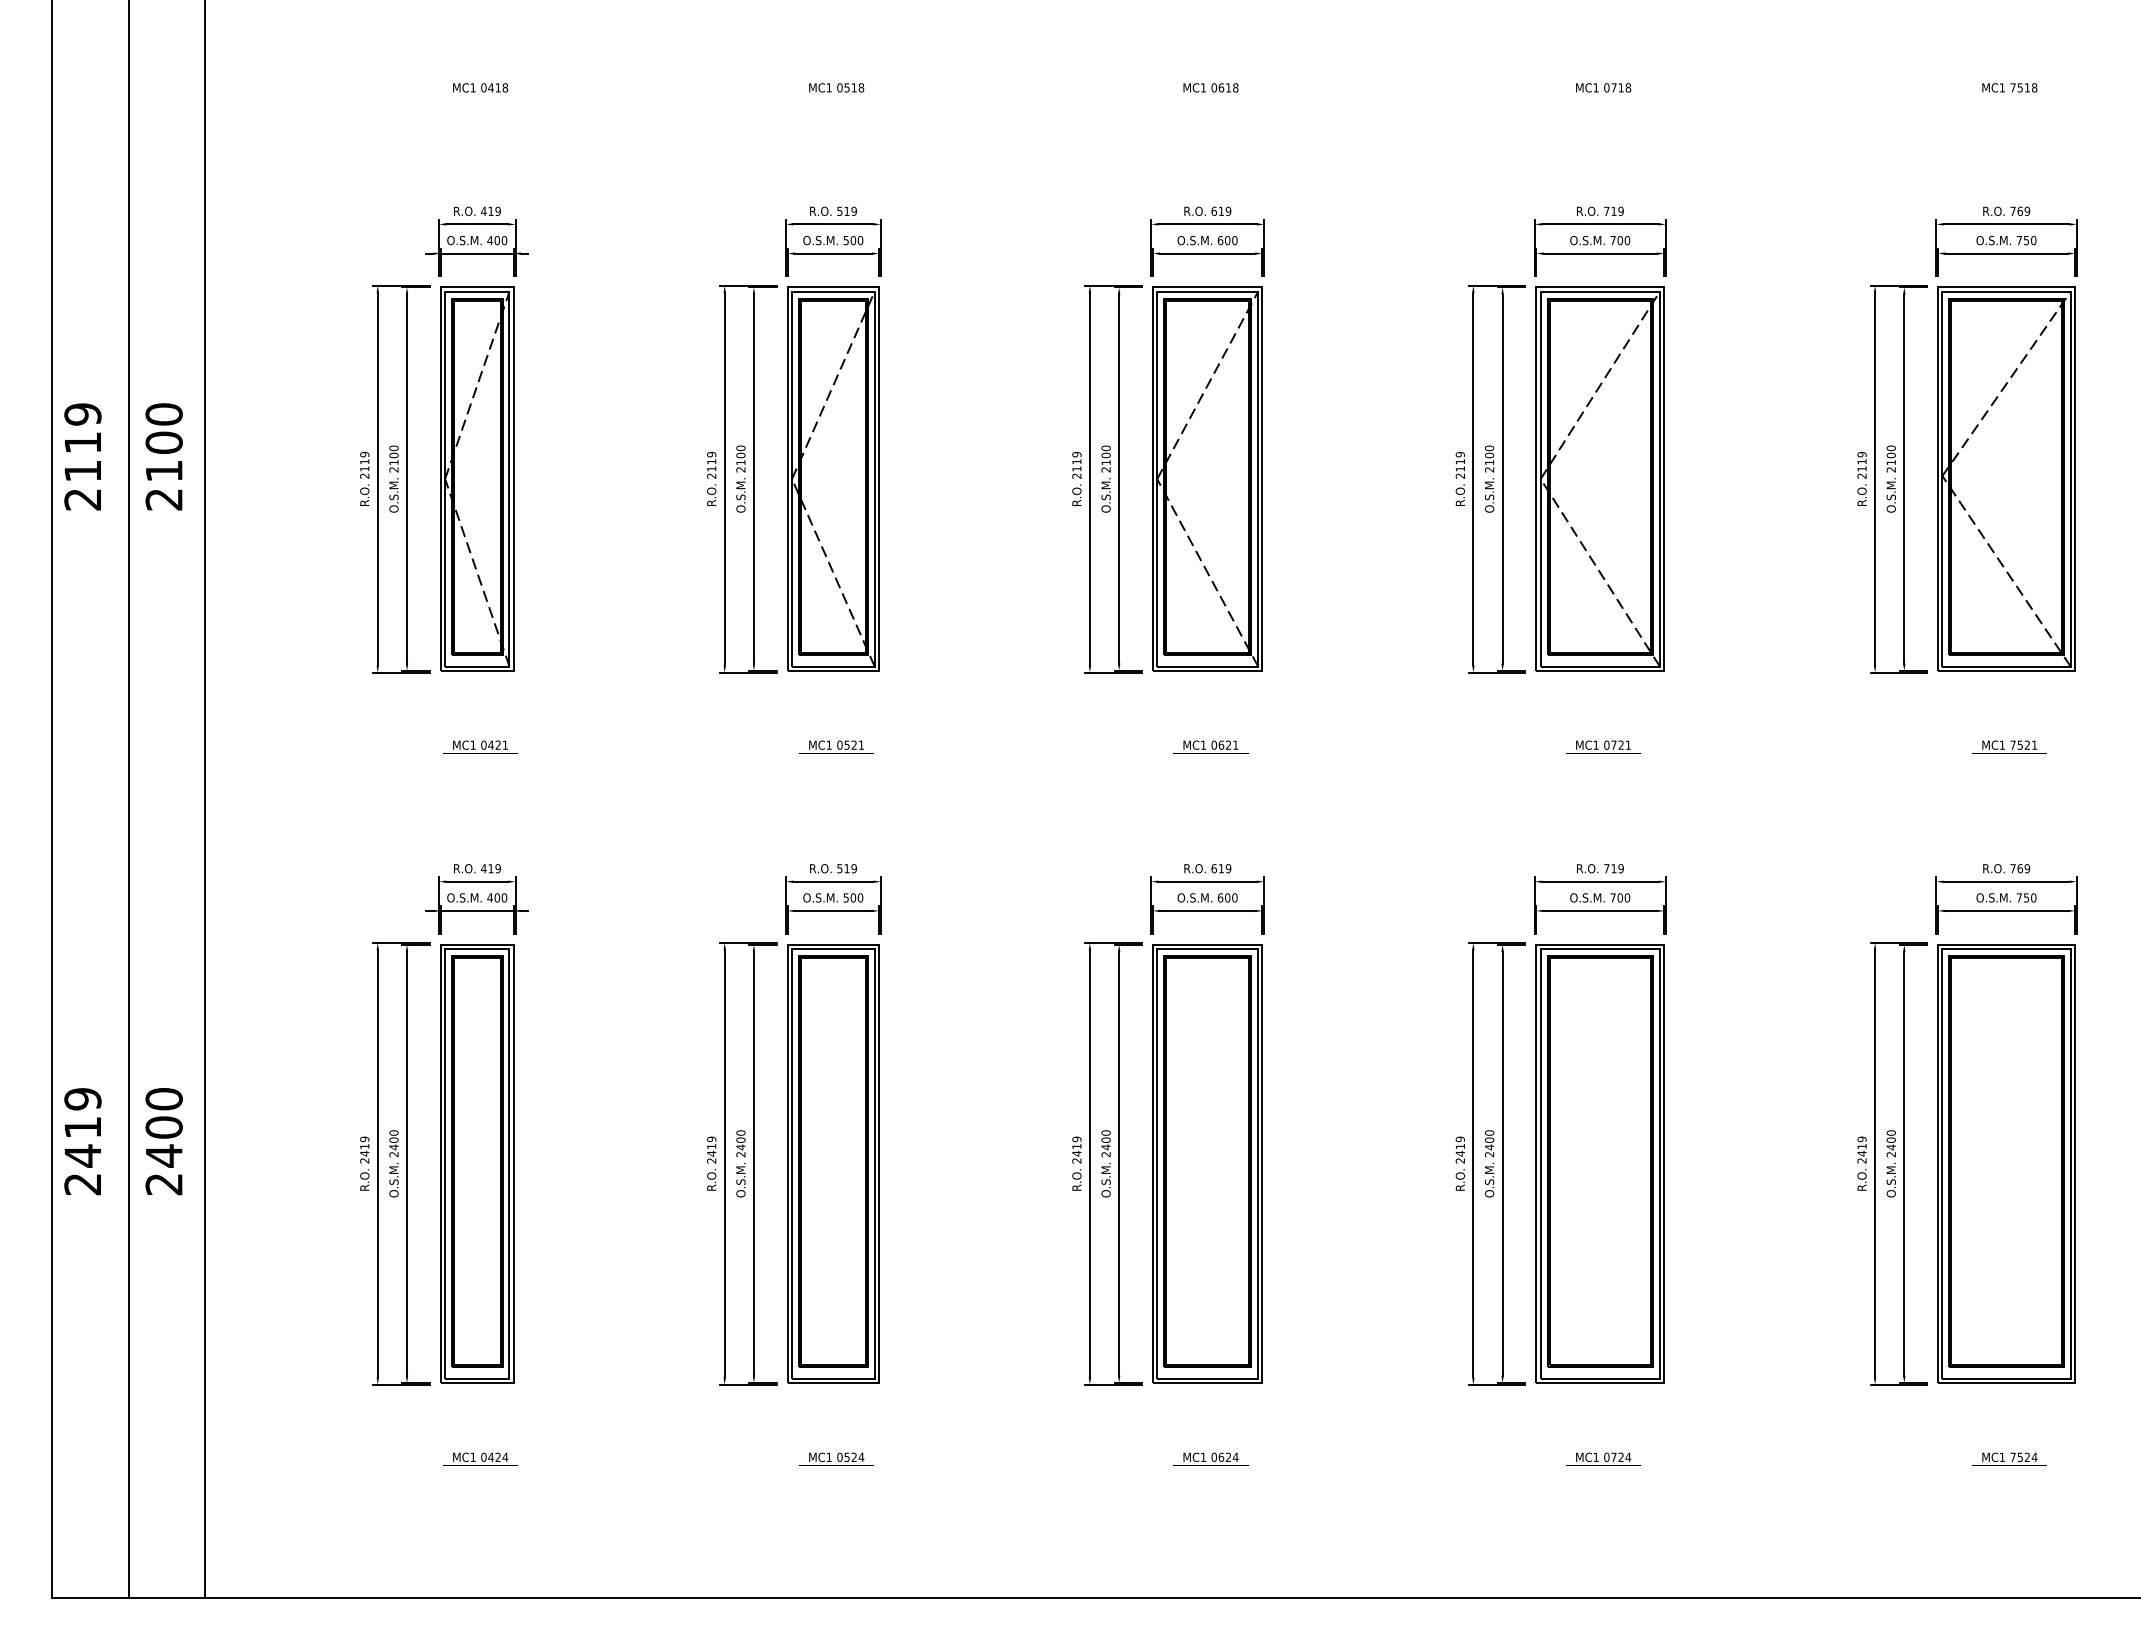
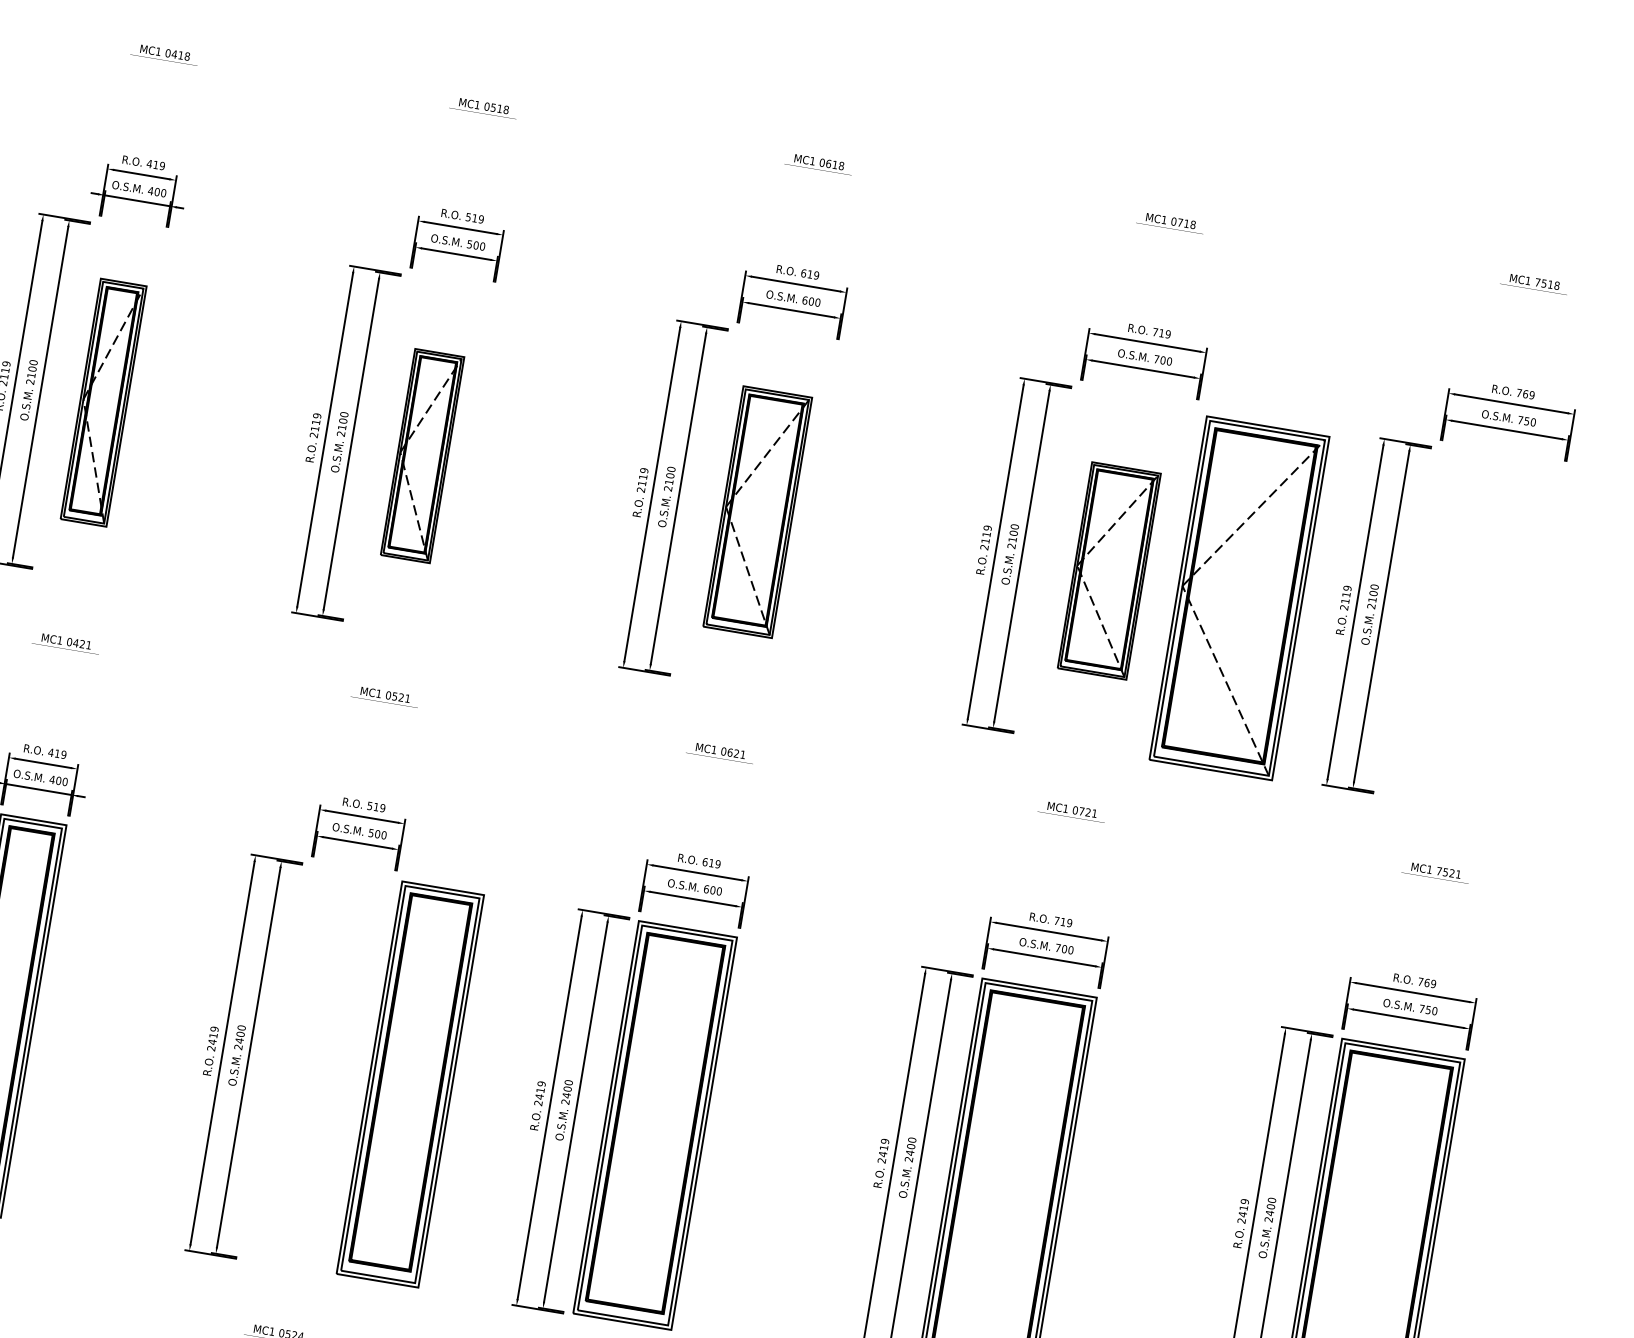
part: (477, 478) -> (103, 402), size x0.7
part: (833, 478) -> (422, 455), size x0.6
part: (1207, 478) -> (757, 511), size x0.7
part: (1599, 478) -> (1108, 570), size x0.6
part: (2006, 478) -> (1239, 597), moved
part: (833, 1163) -> (410, 1084), moved

